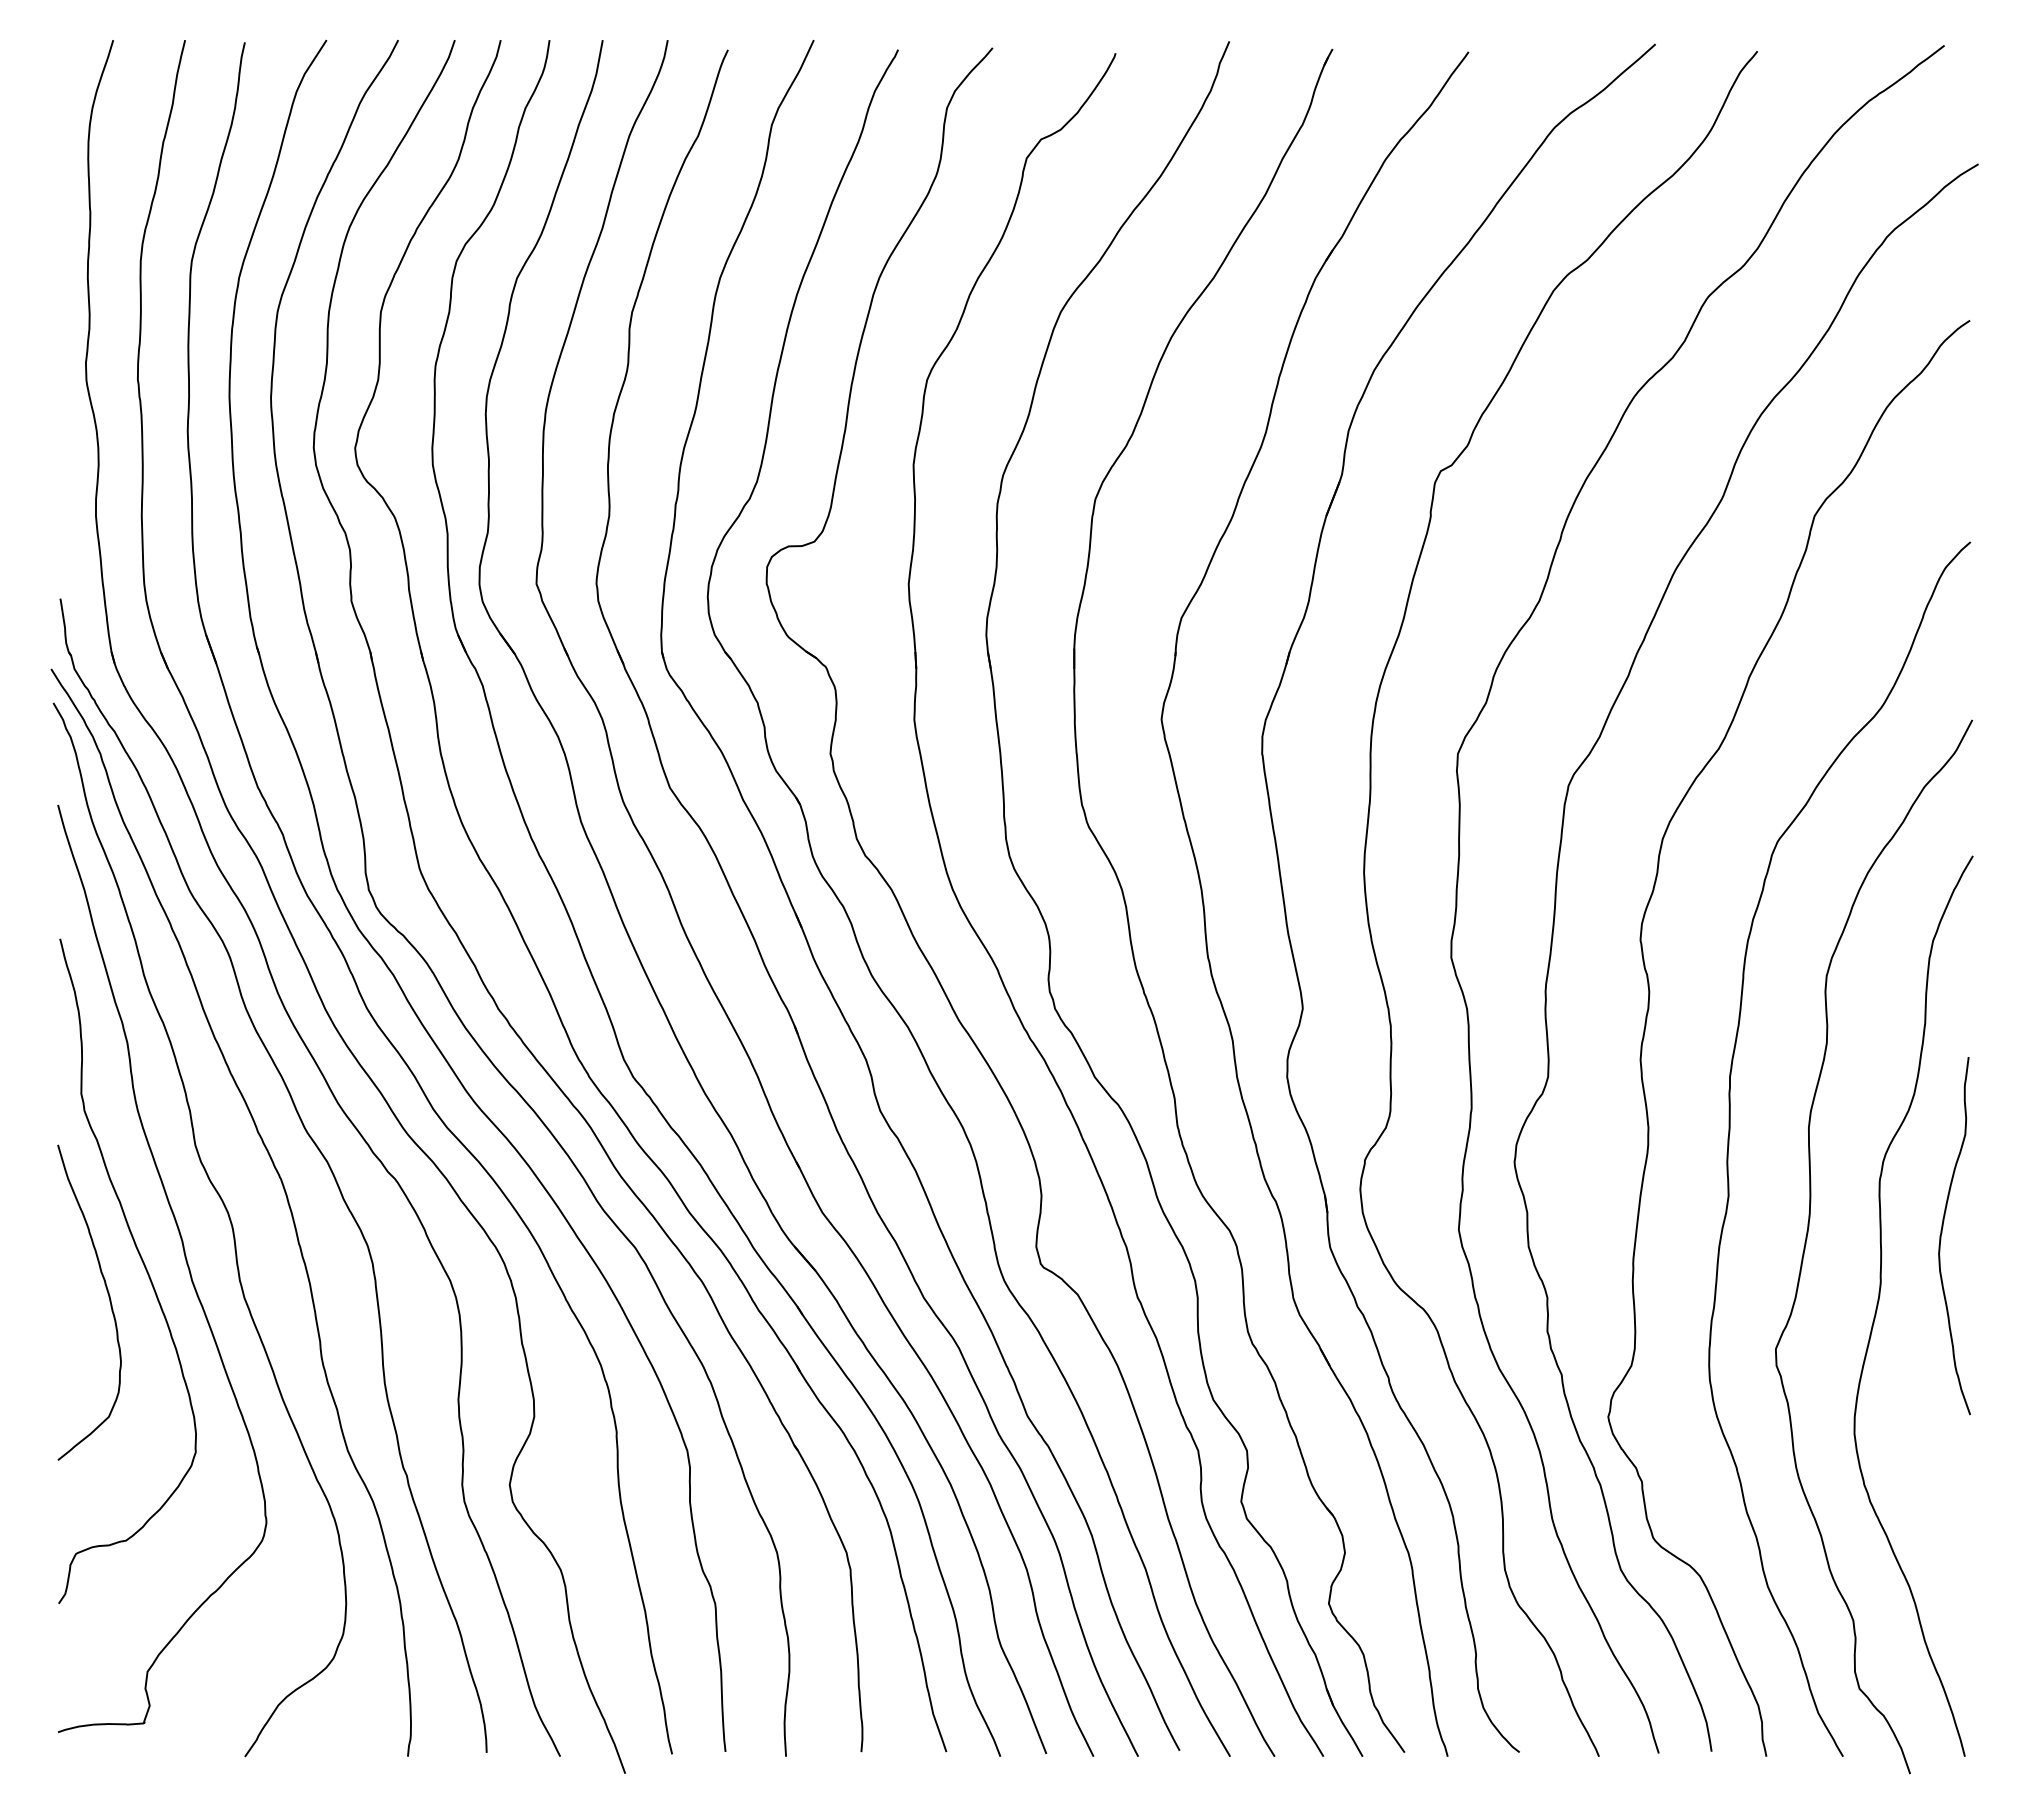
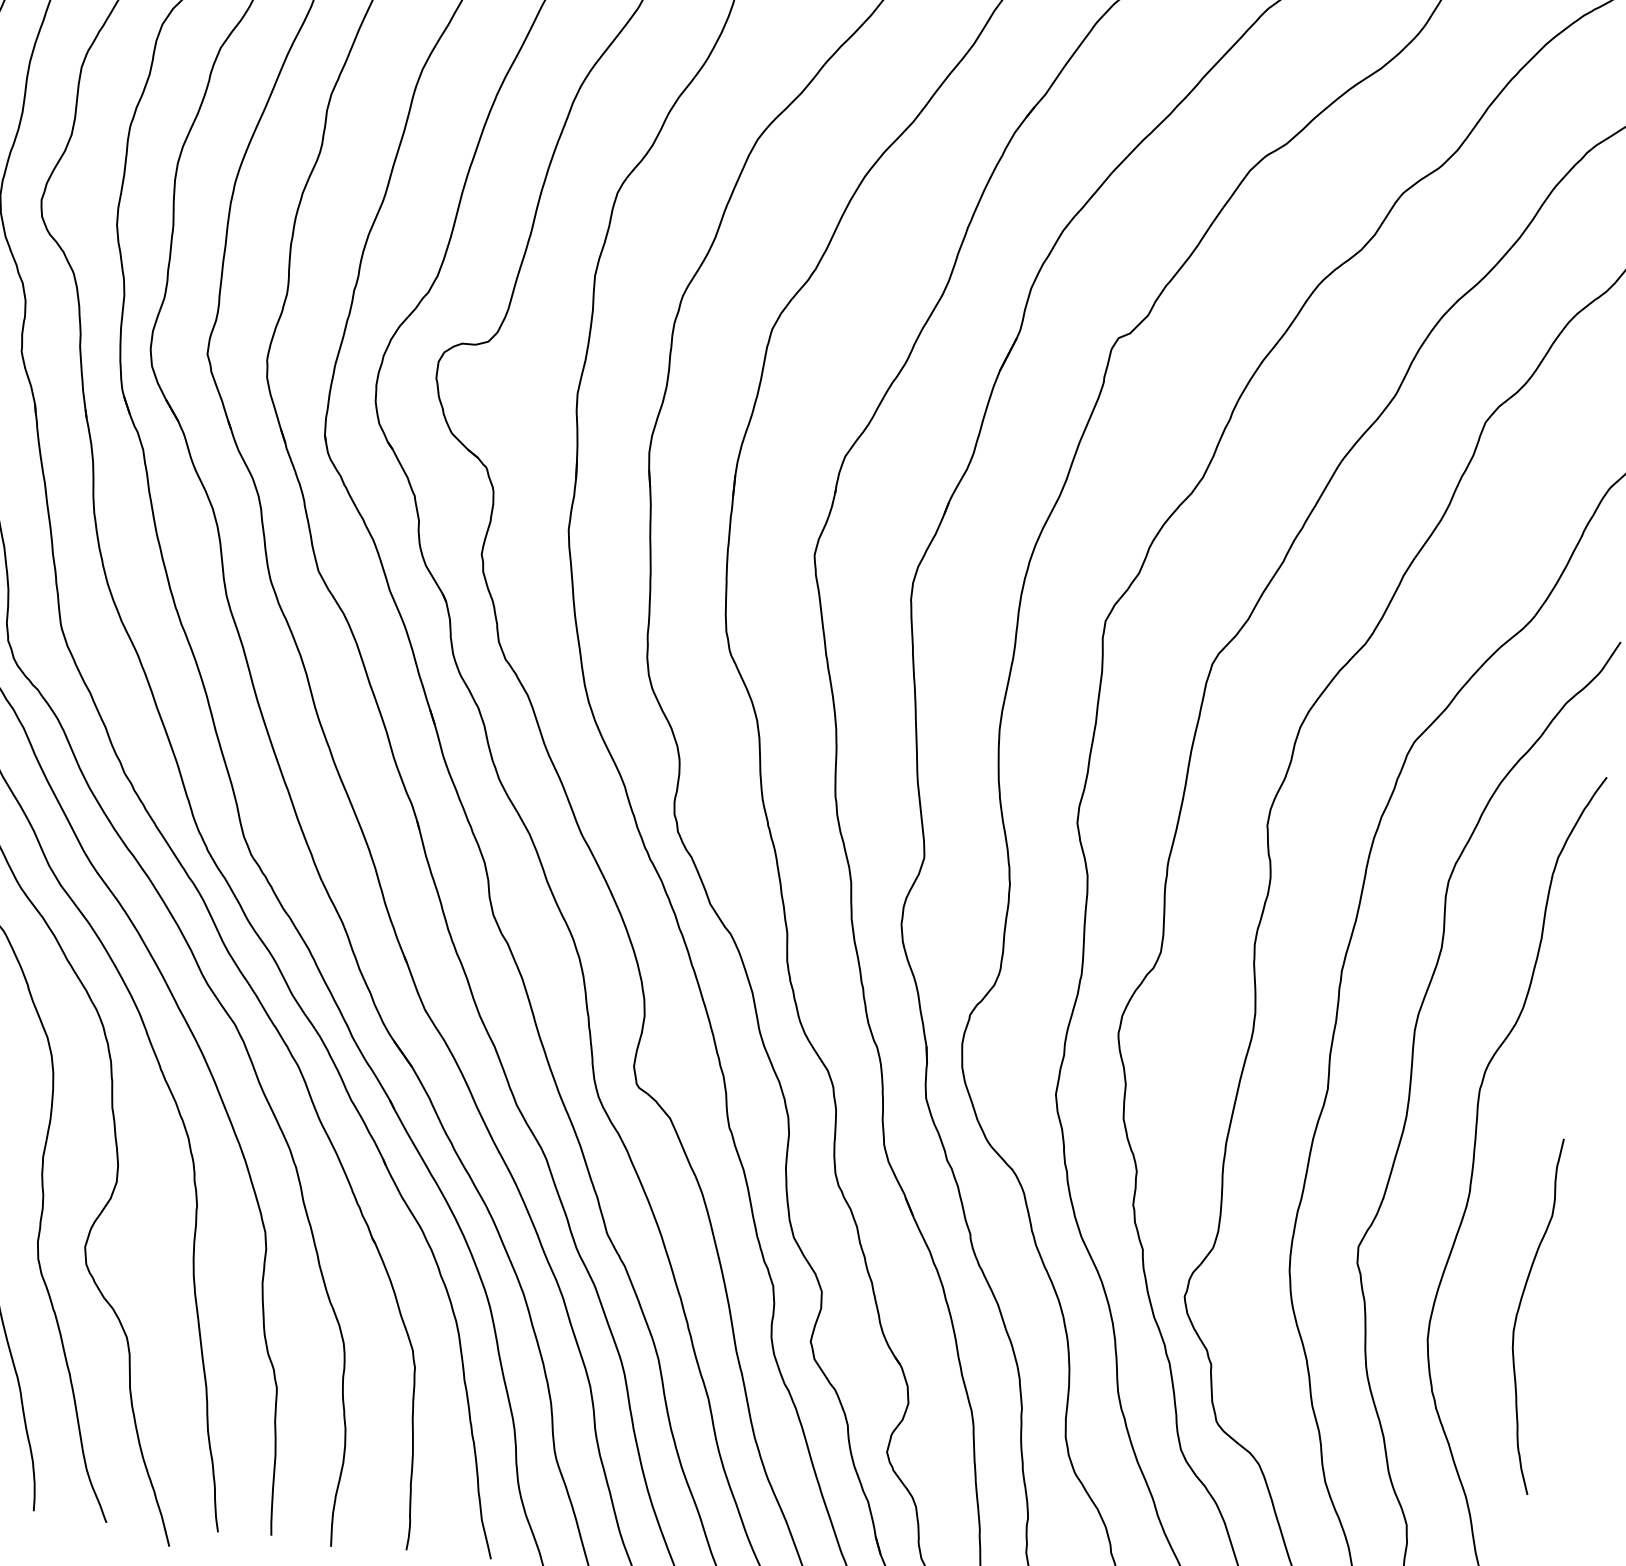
curve: (1942, 1233) -> (1519, 1311), moved

